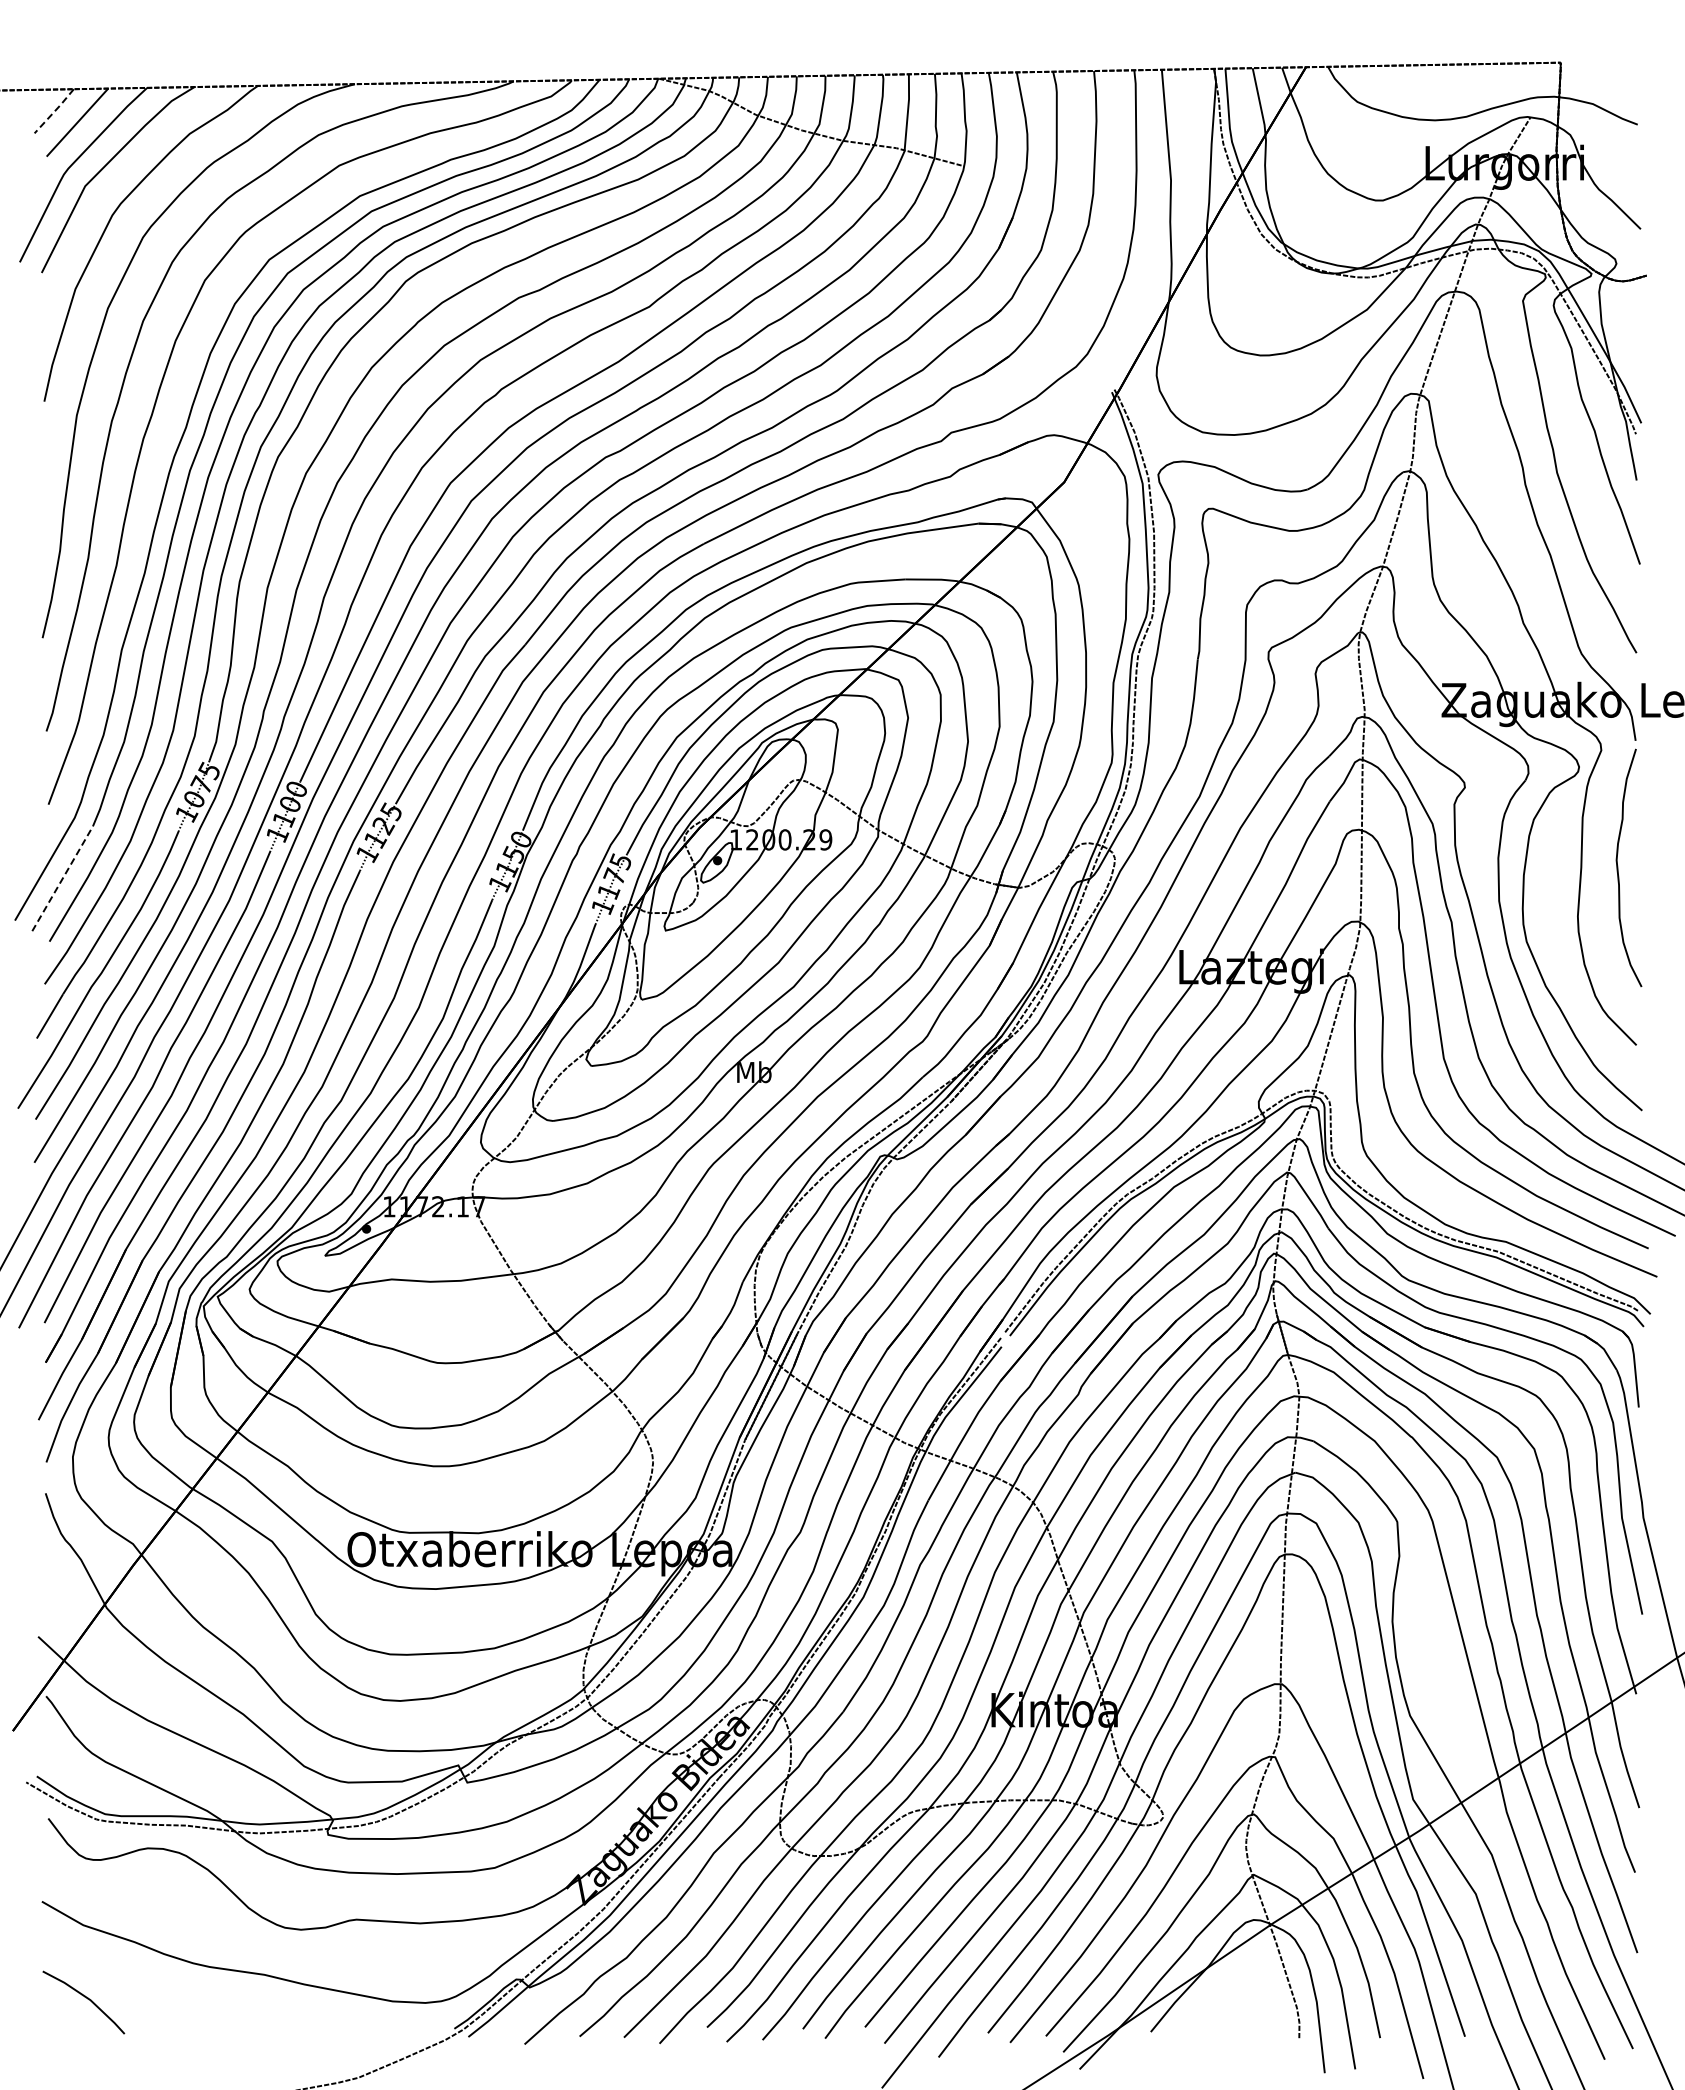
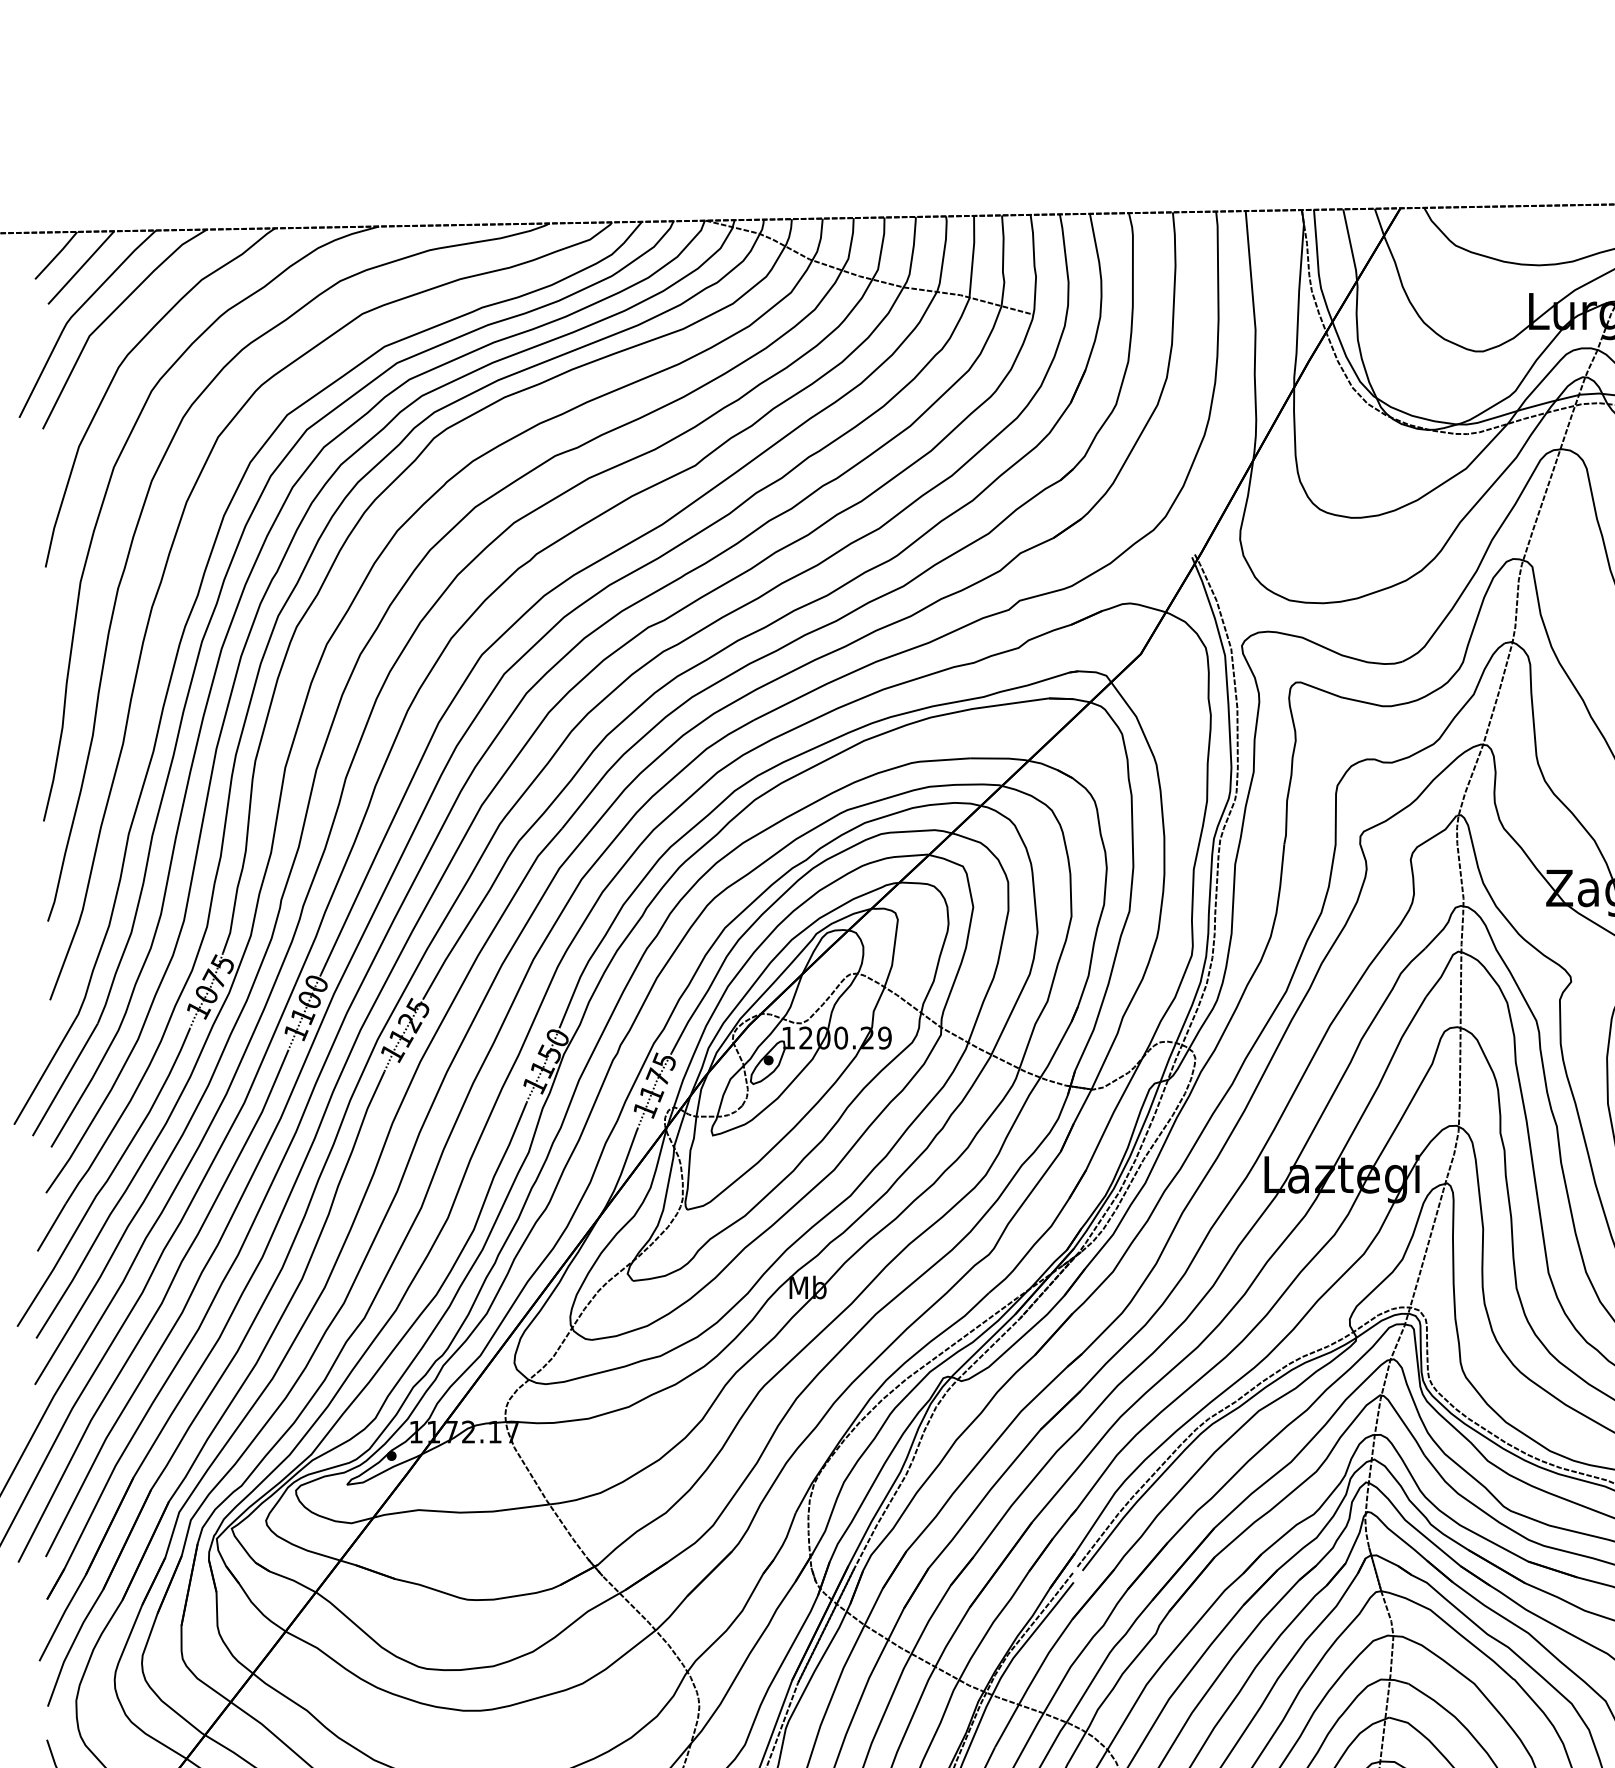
line: (54, 111) -> (56, 255), dashed -> solid
line: (62, 878) -> (65, 1079), dashed -> solid

